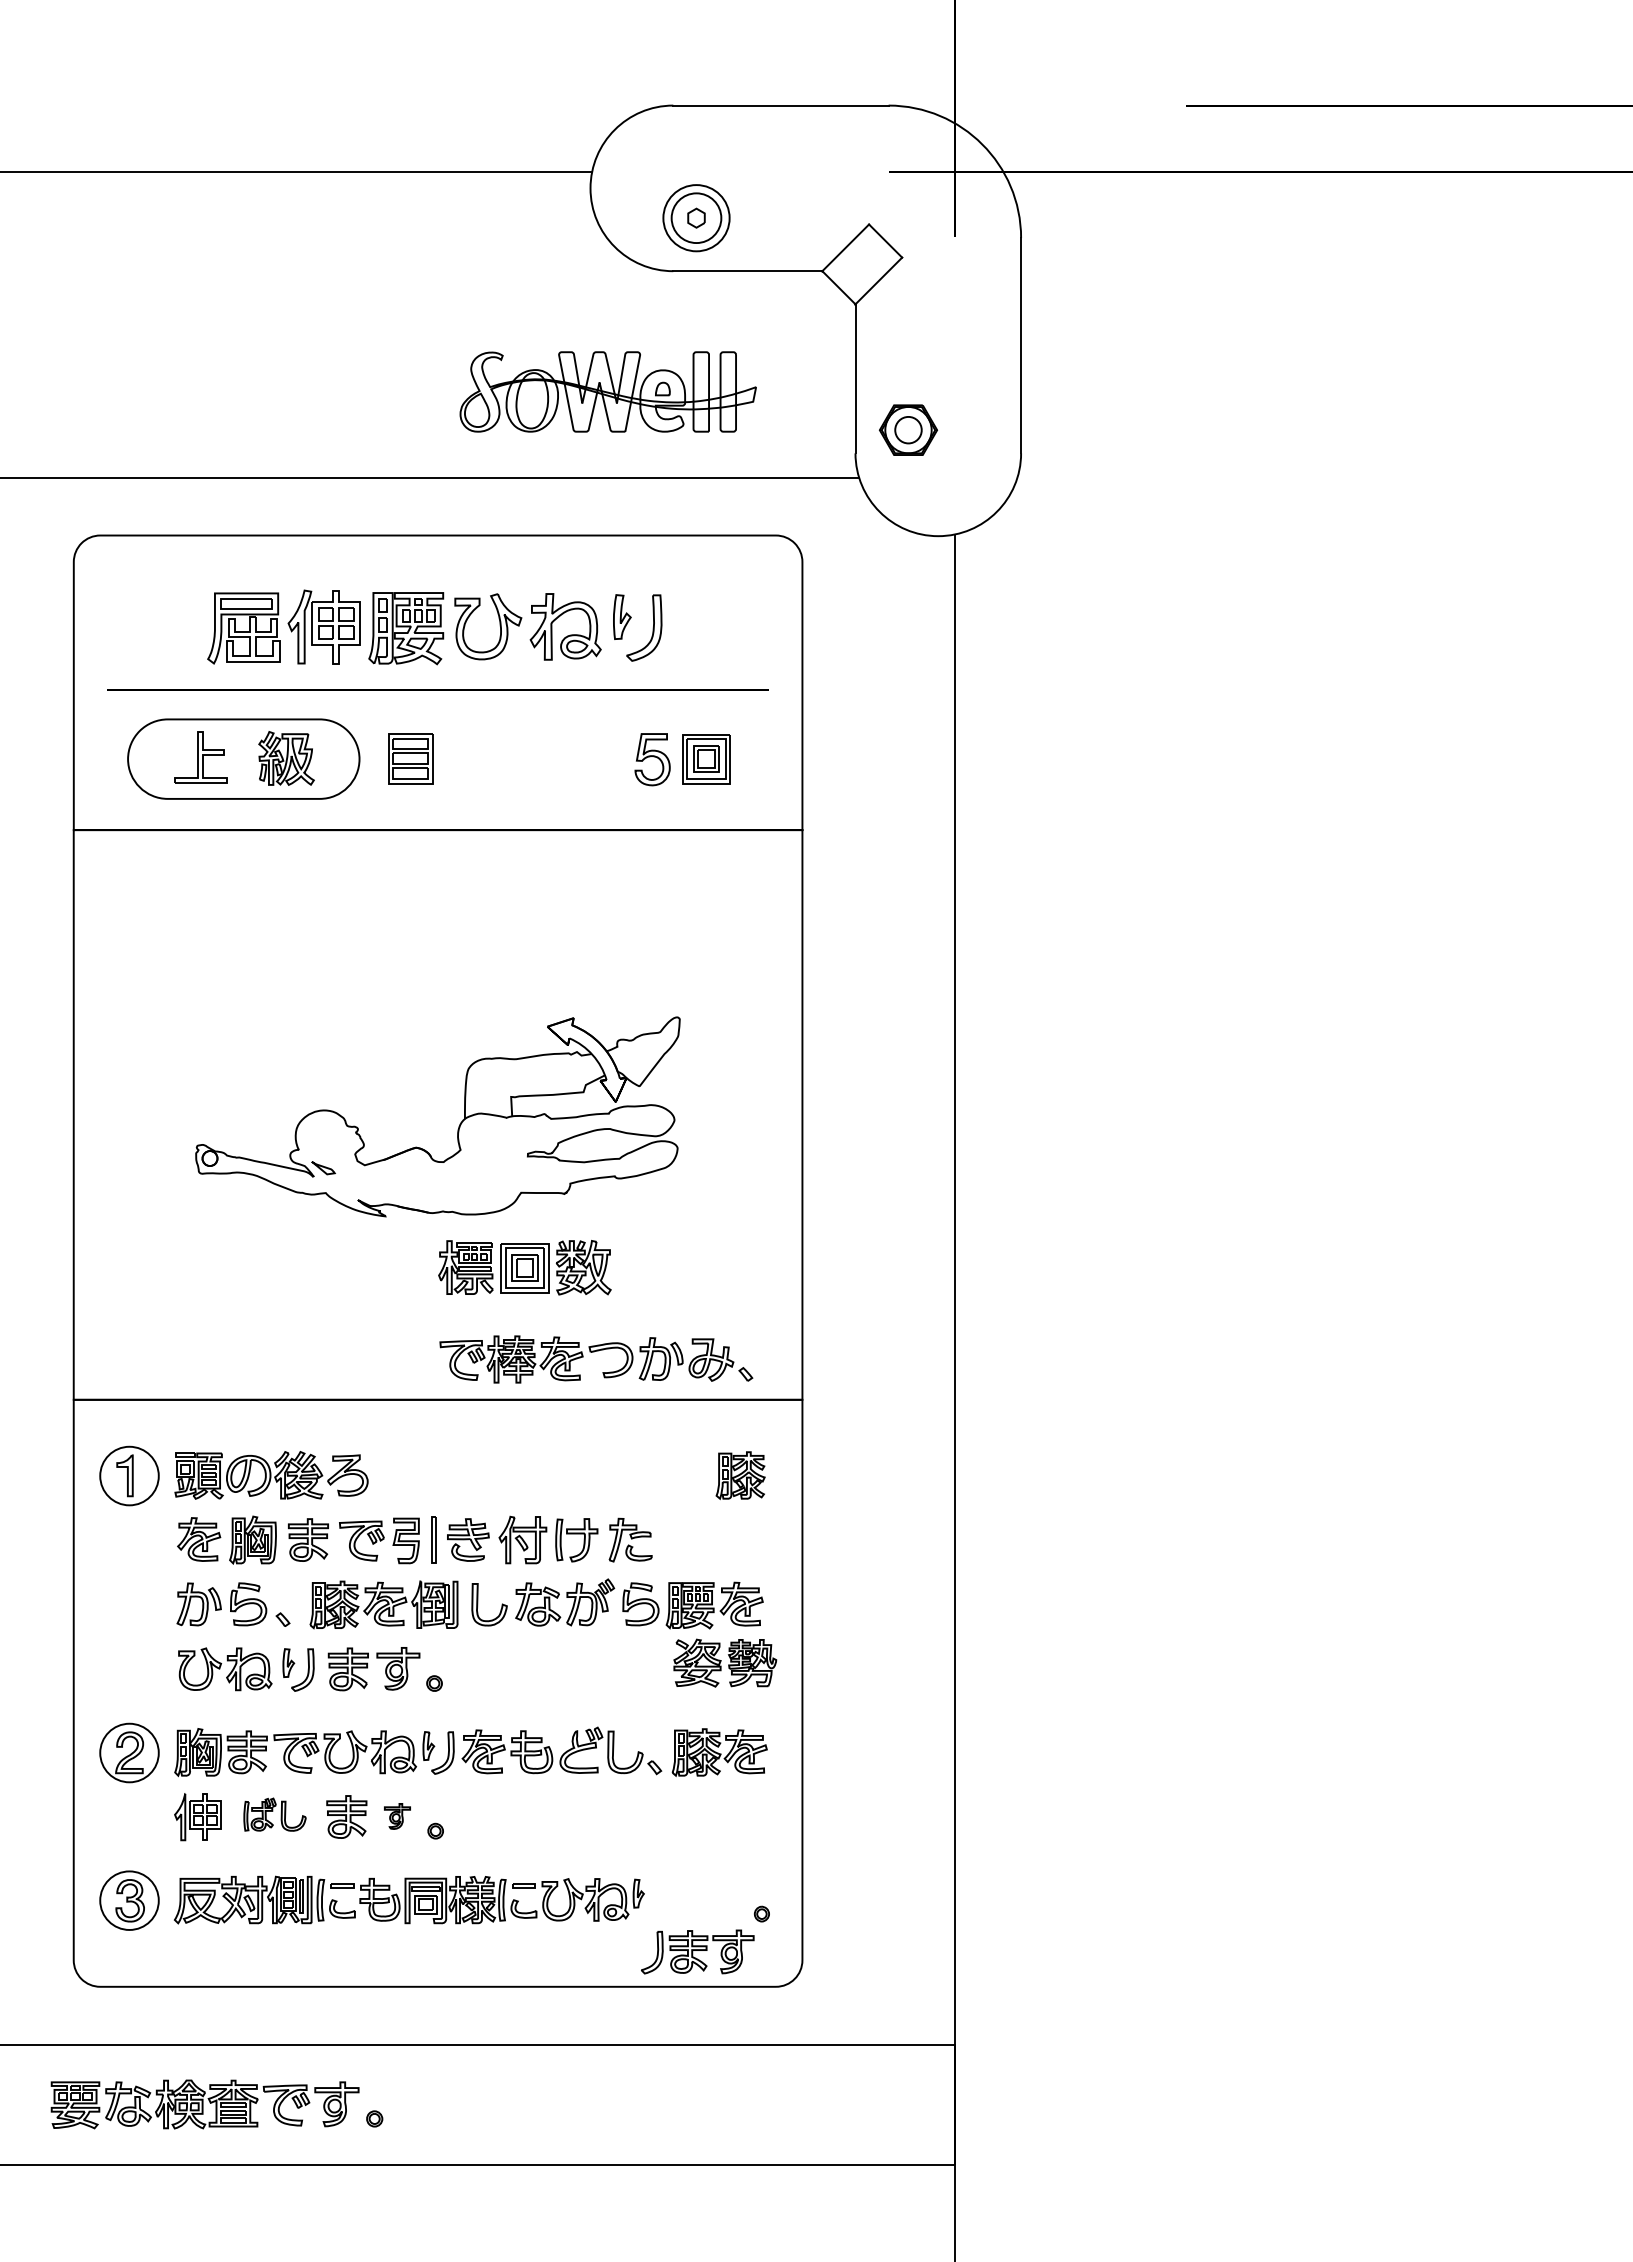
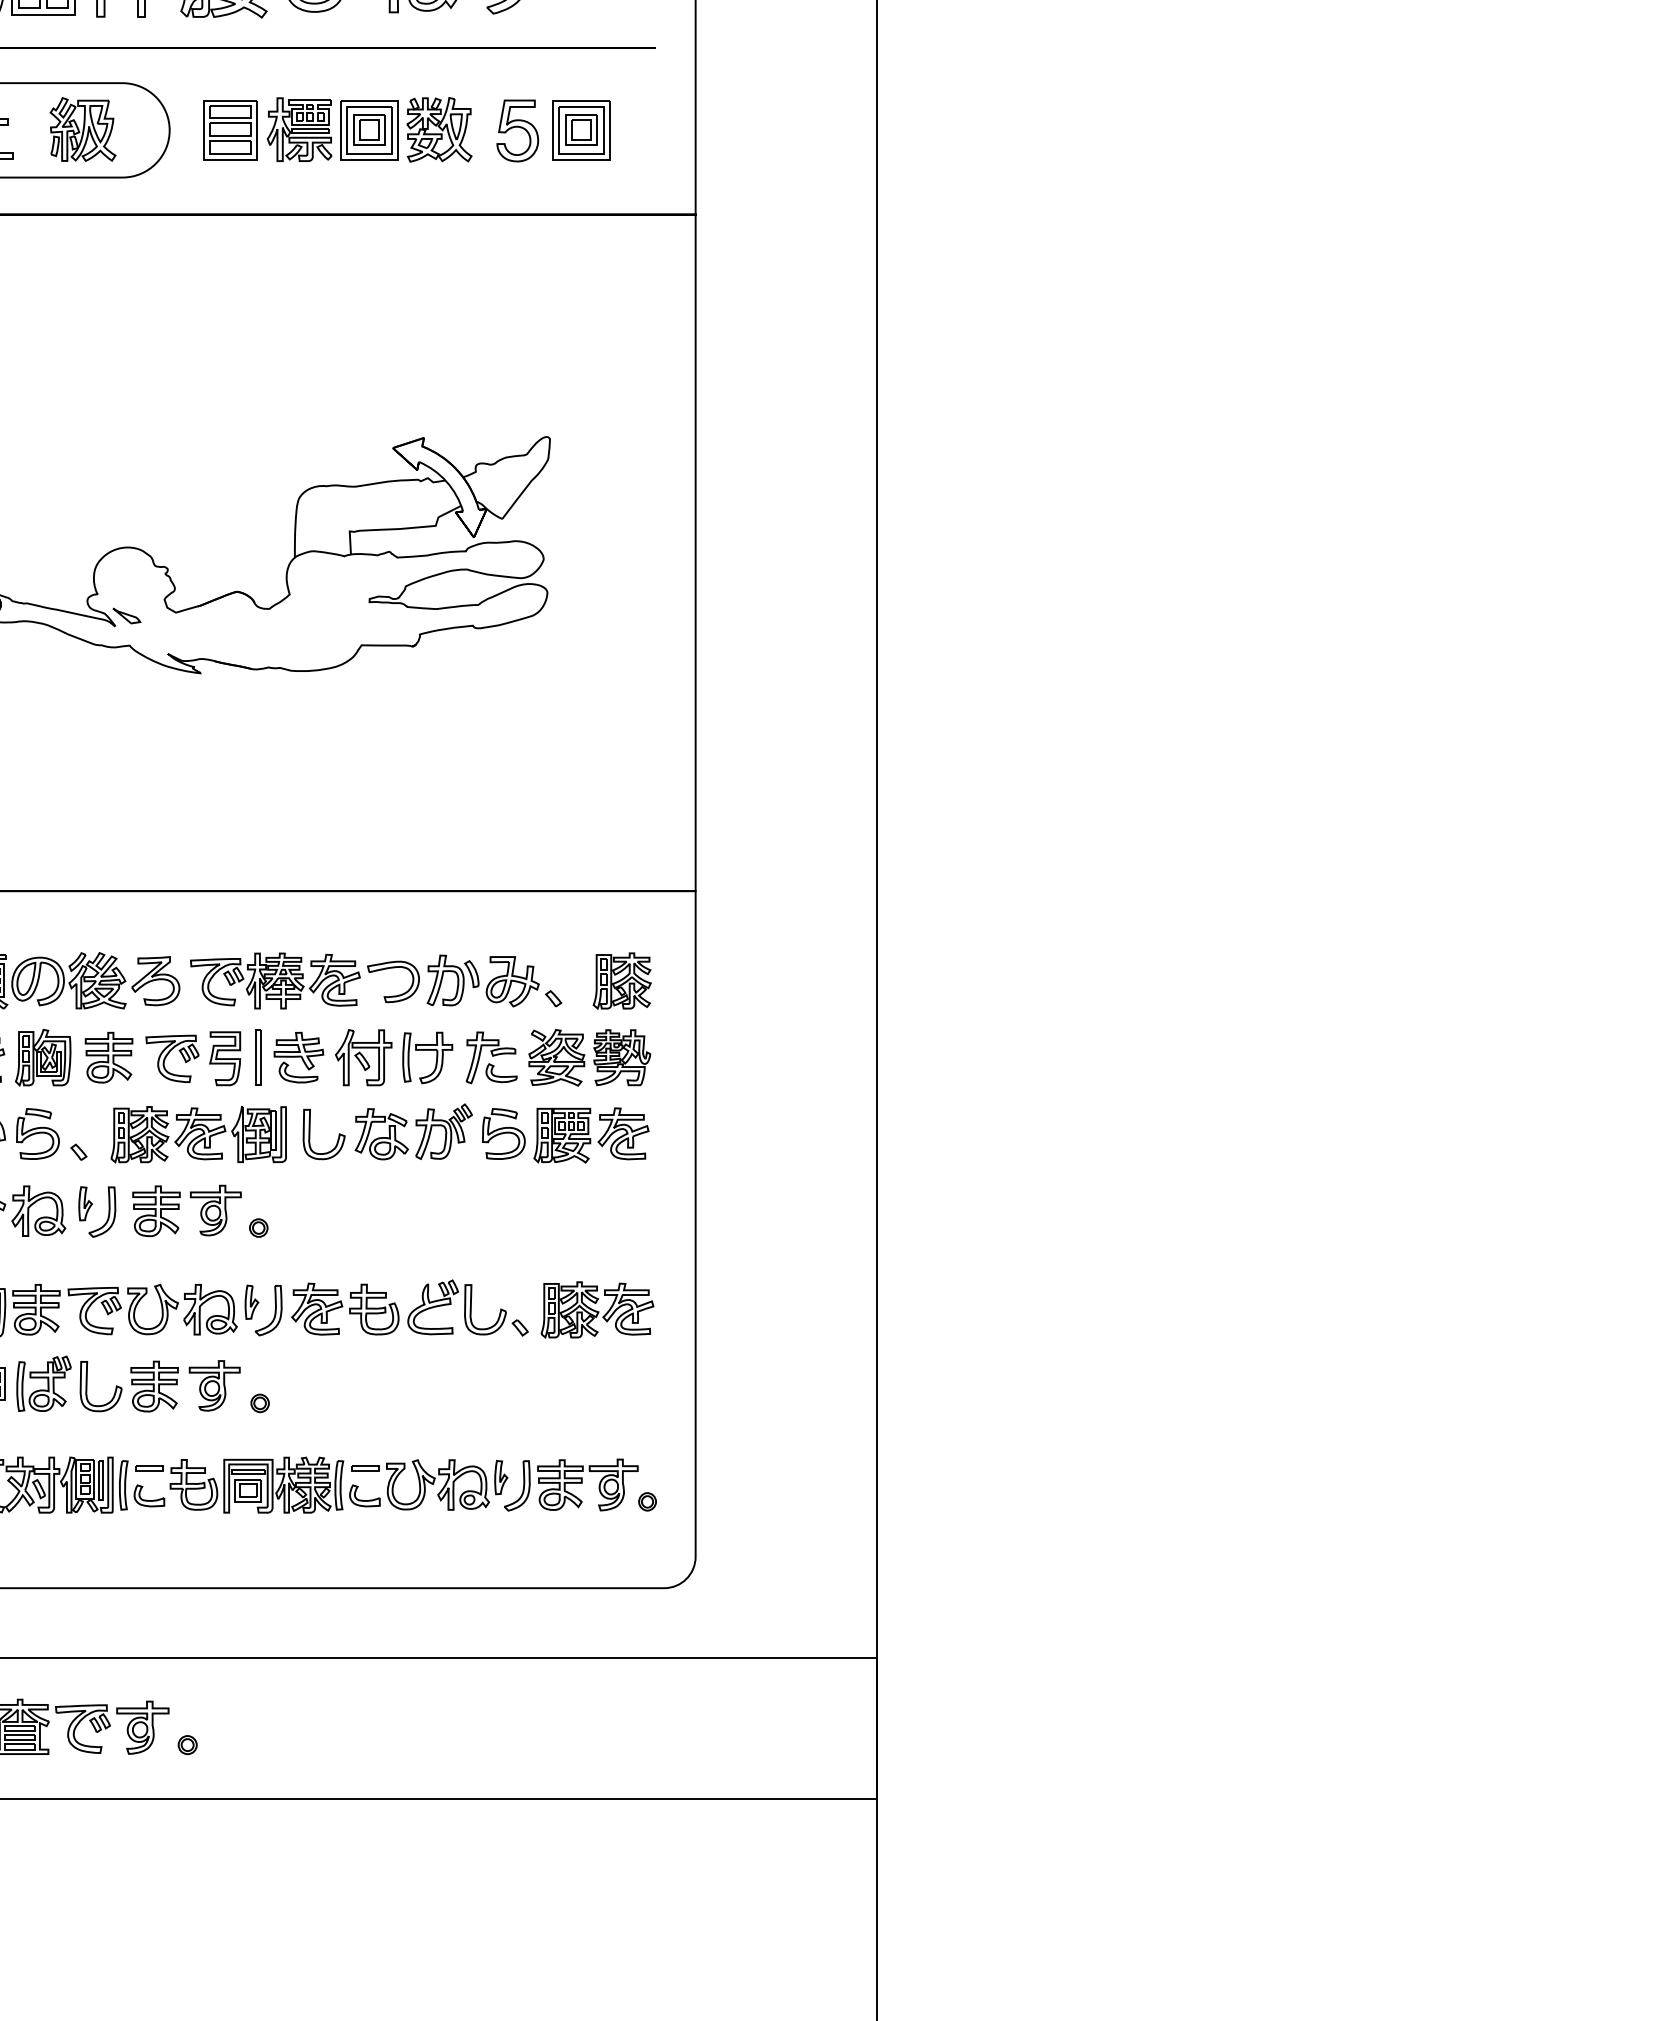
part: (524, 1267) -> (369, 129), moved
part: (594, 1352) -> (373, 972), moved
part: (725, 1662) -> (590, 1057), moved
part: (274, 1814) -> (68, 1383), size x1.43
part: (397, 1816) -> (214, 1385), size x1.67
part: (697, 1951) -> (571, 1484), moved

